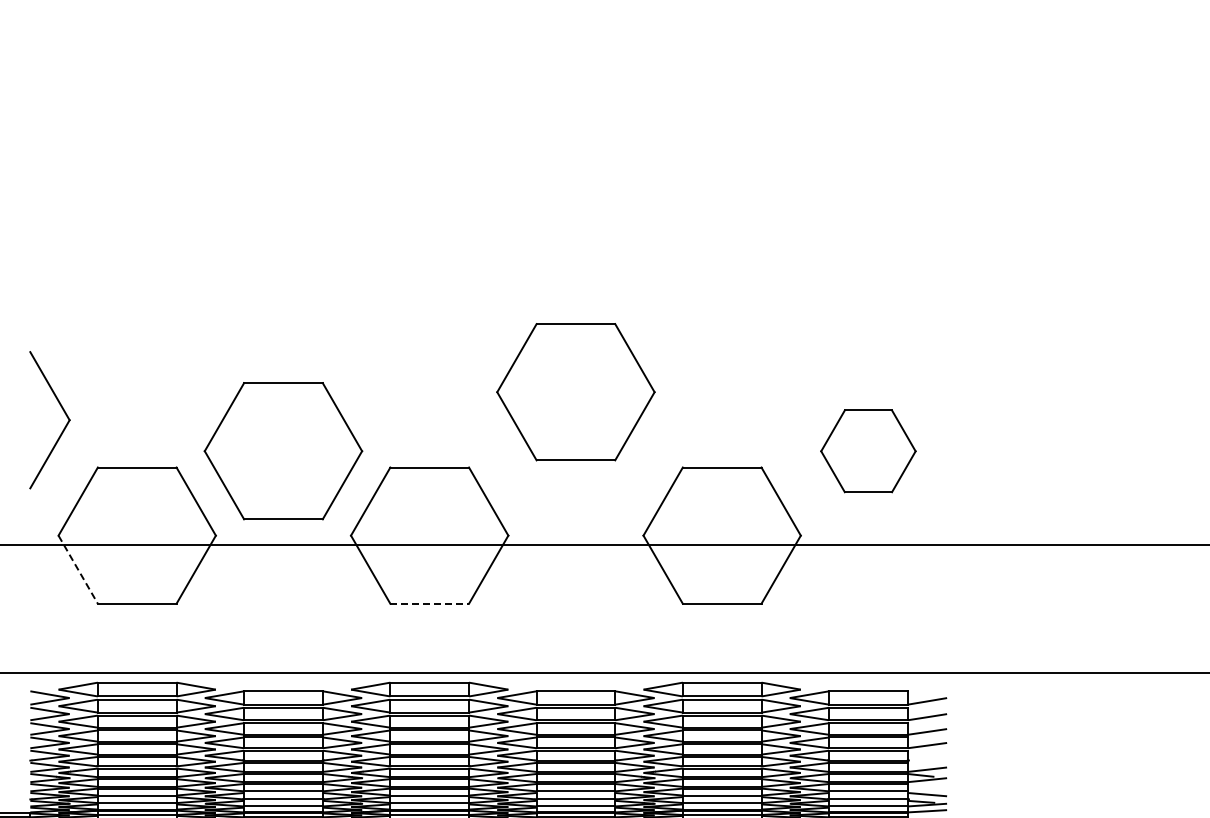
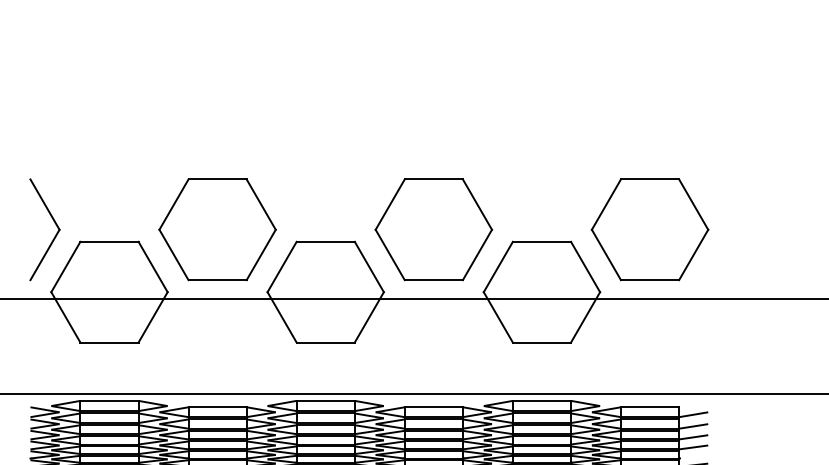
part: (575, 392) -> (433, 229), moved
part: (63, 428) -> (54, 235), moved
part: (868, 451) -> (650, 229), size x1.67
line: (78, 570) -> (66, 317), dashed -> solid
line: (430, 603) -> (326, 342), dashed -> solid

